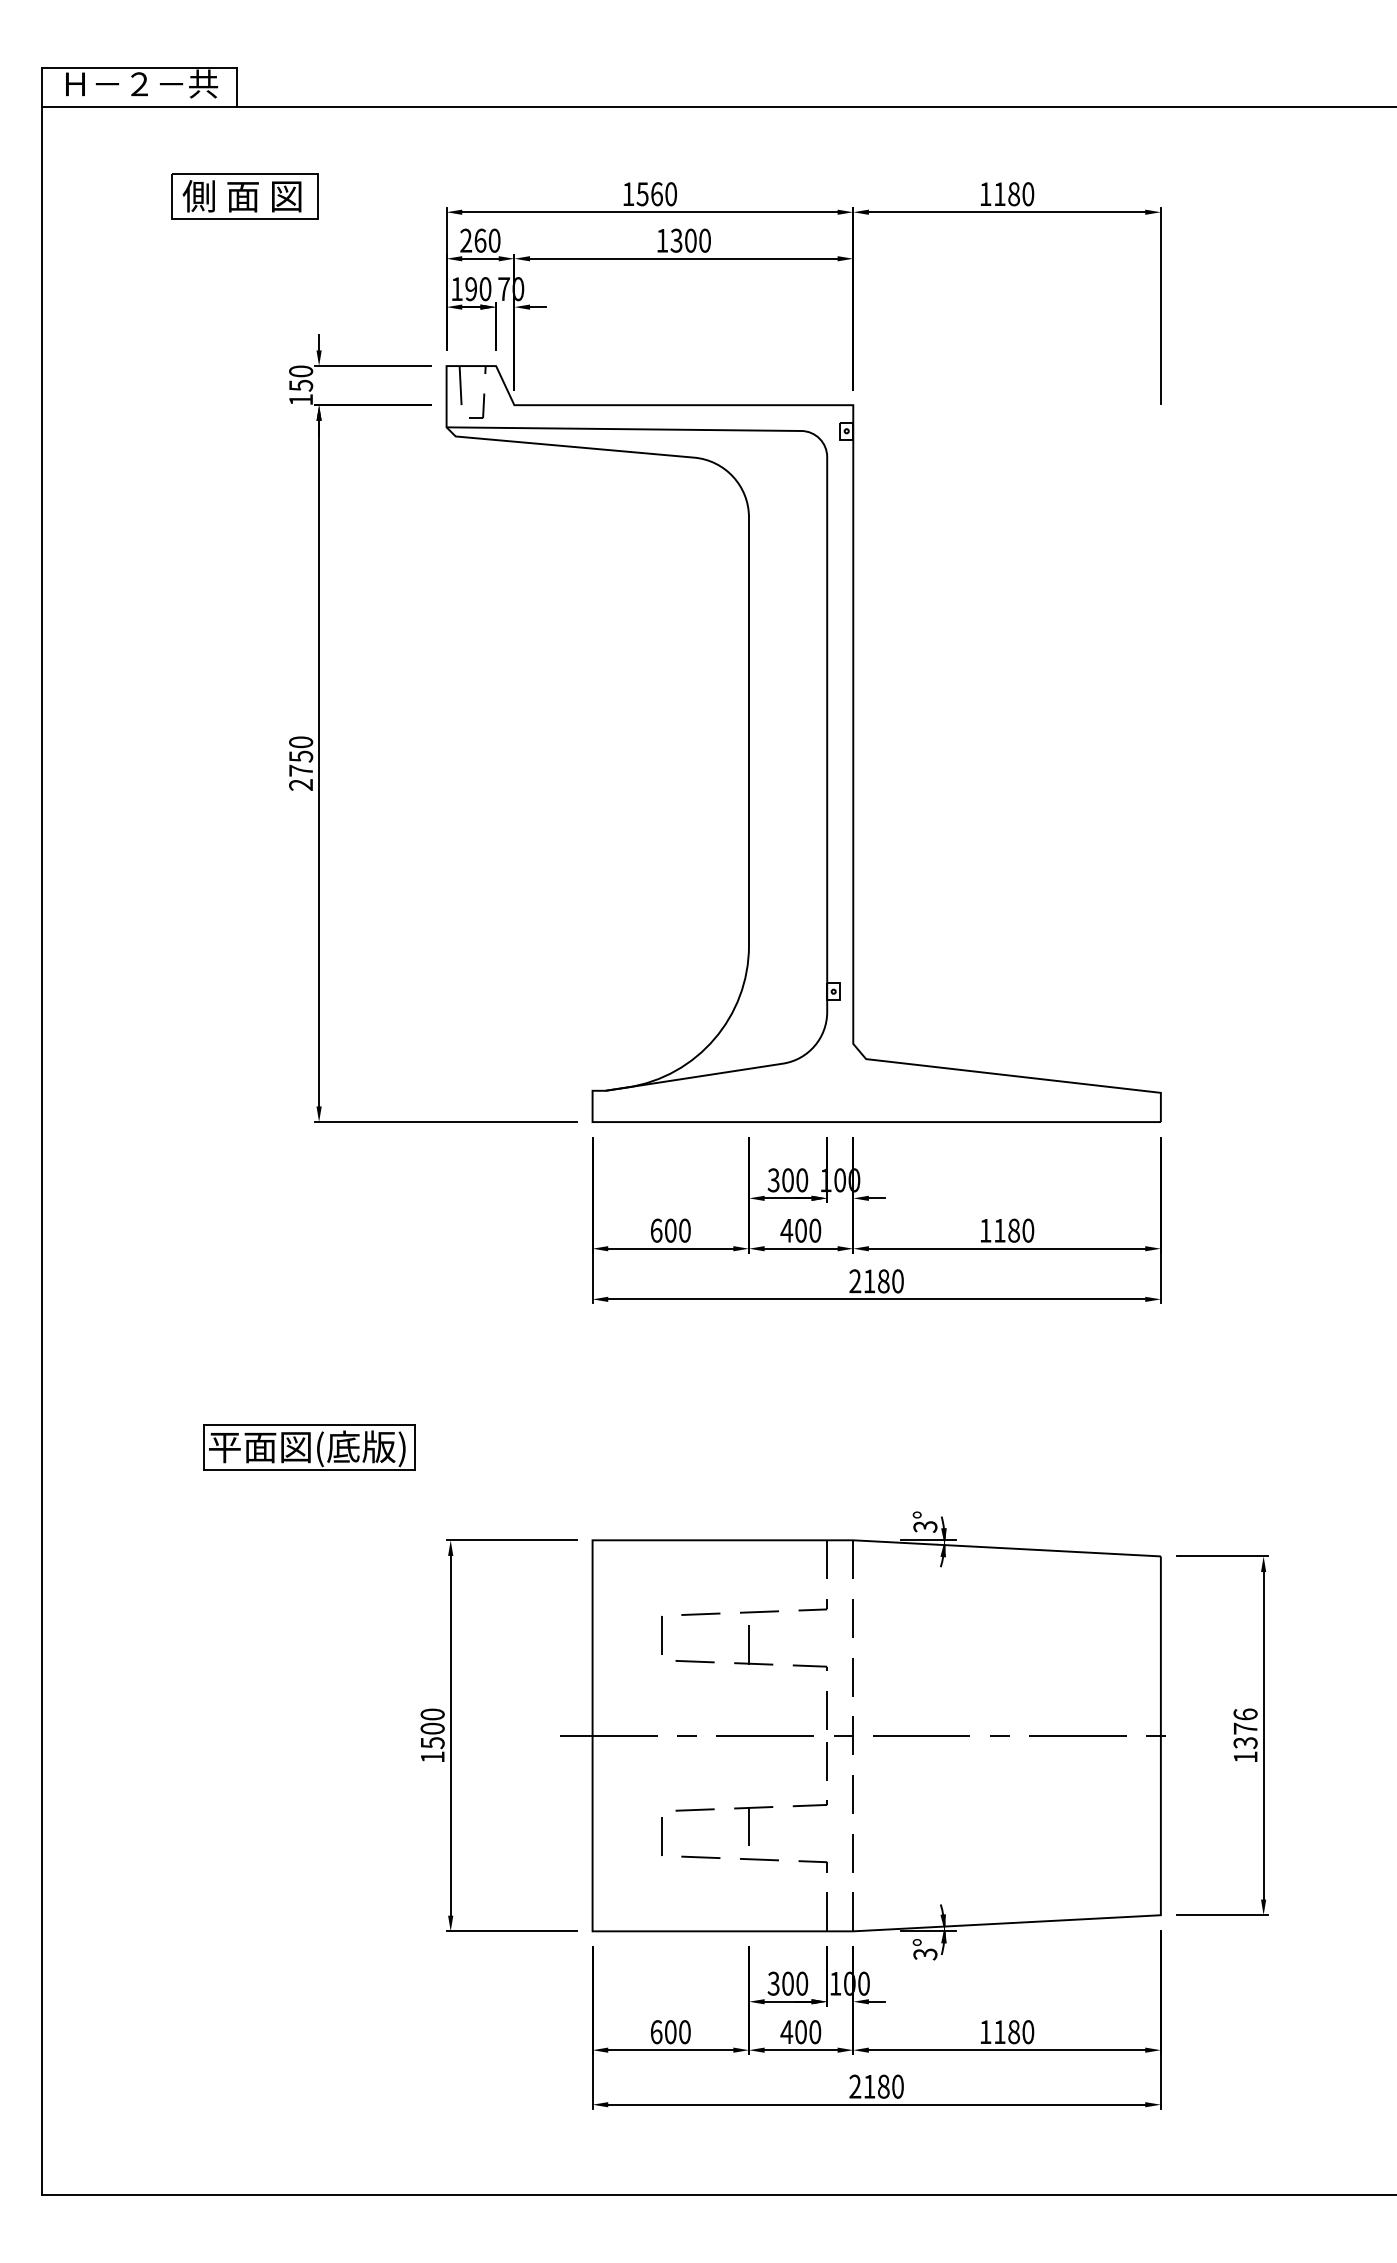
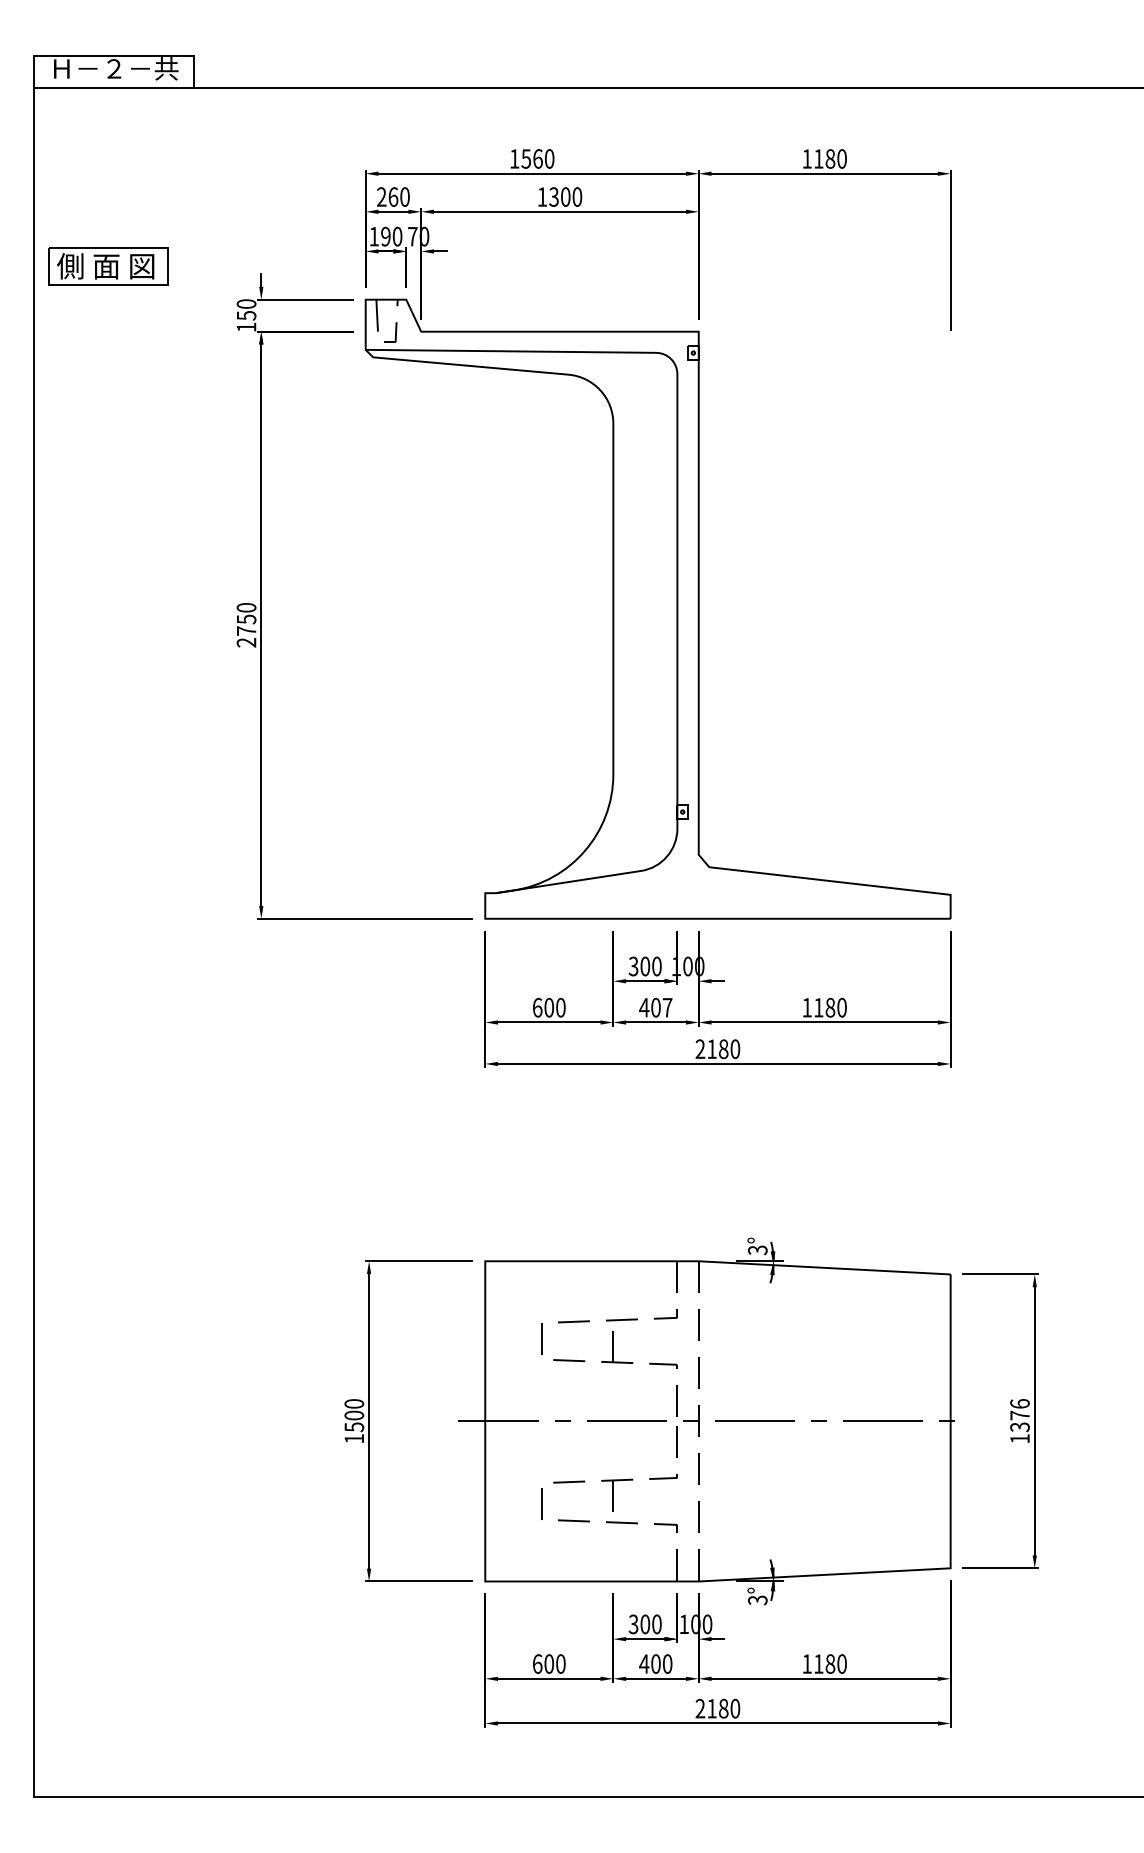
part: (244, 196) -> (107, 266), moved
text: (815, 1230) -> (667, 1007), 400 -> 407
part: (309, 1447) -> (253, 1185), removed

